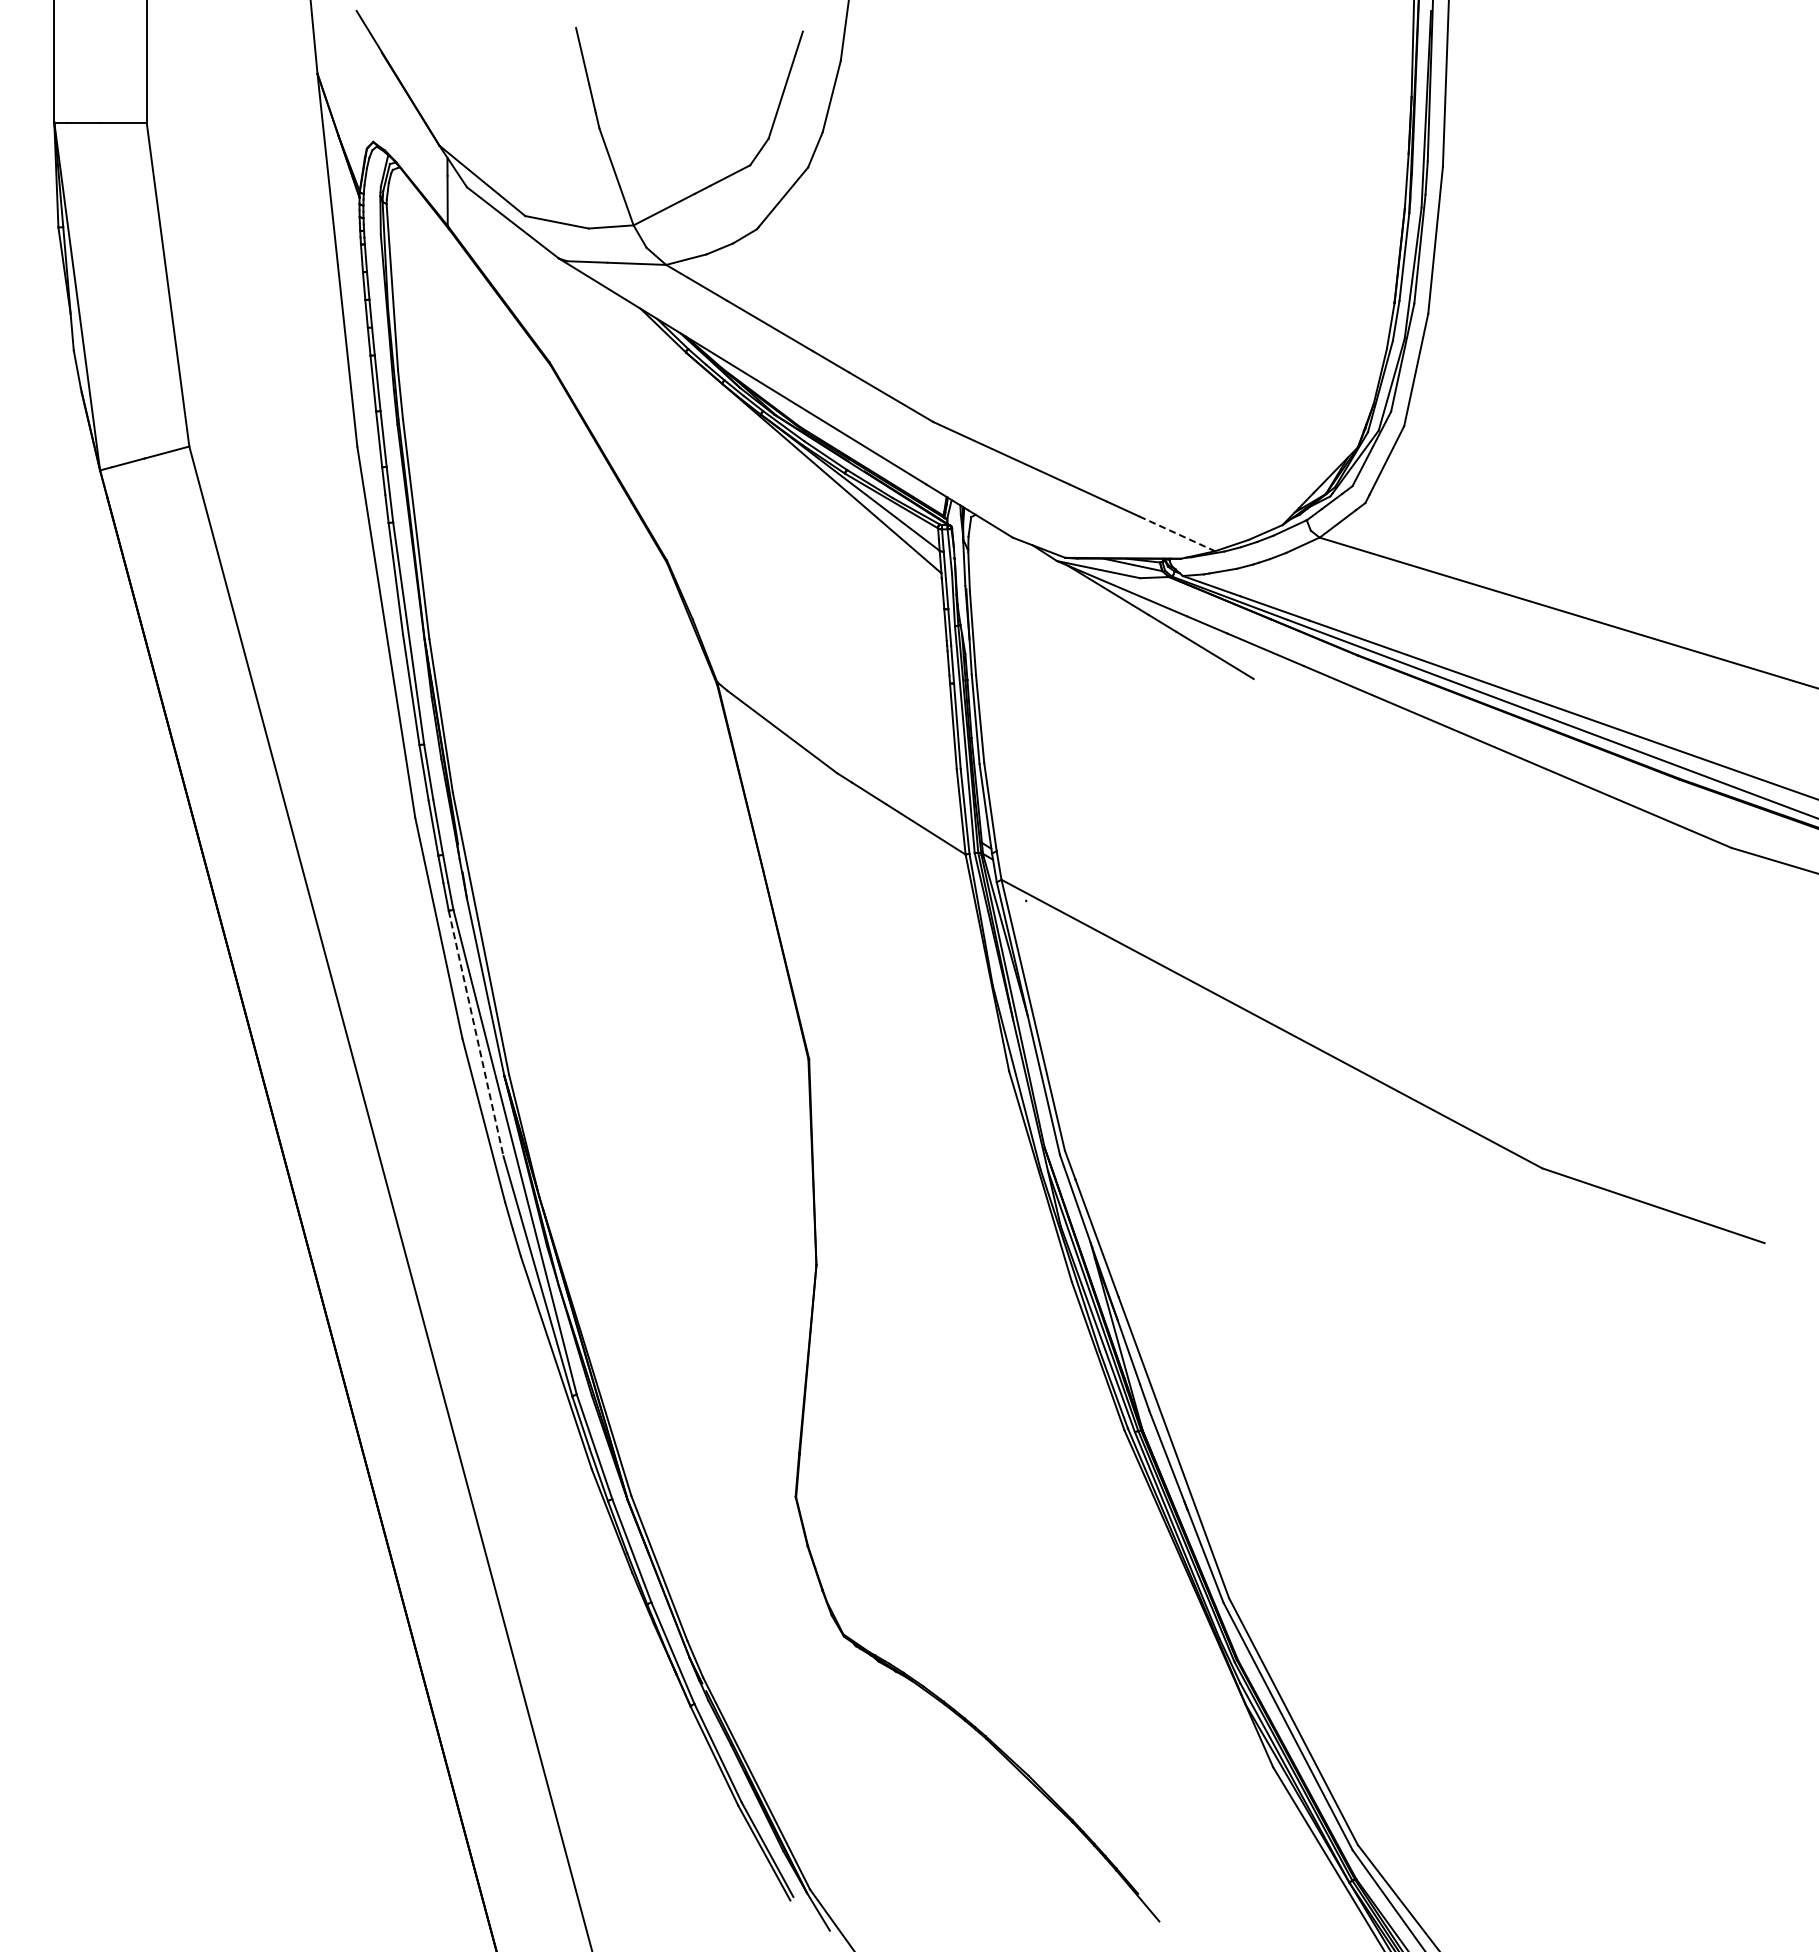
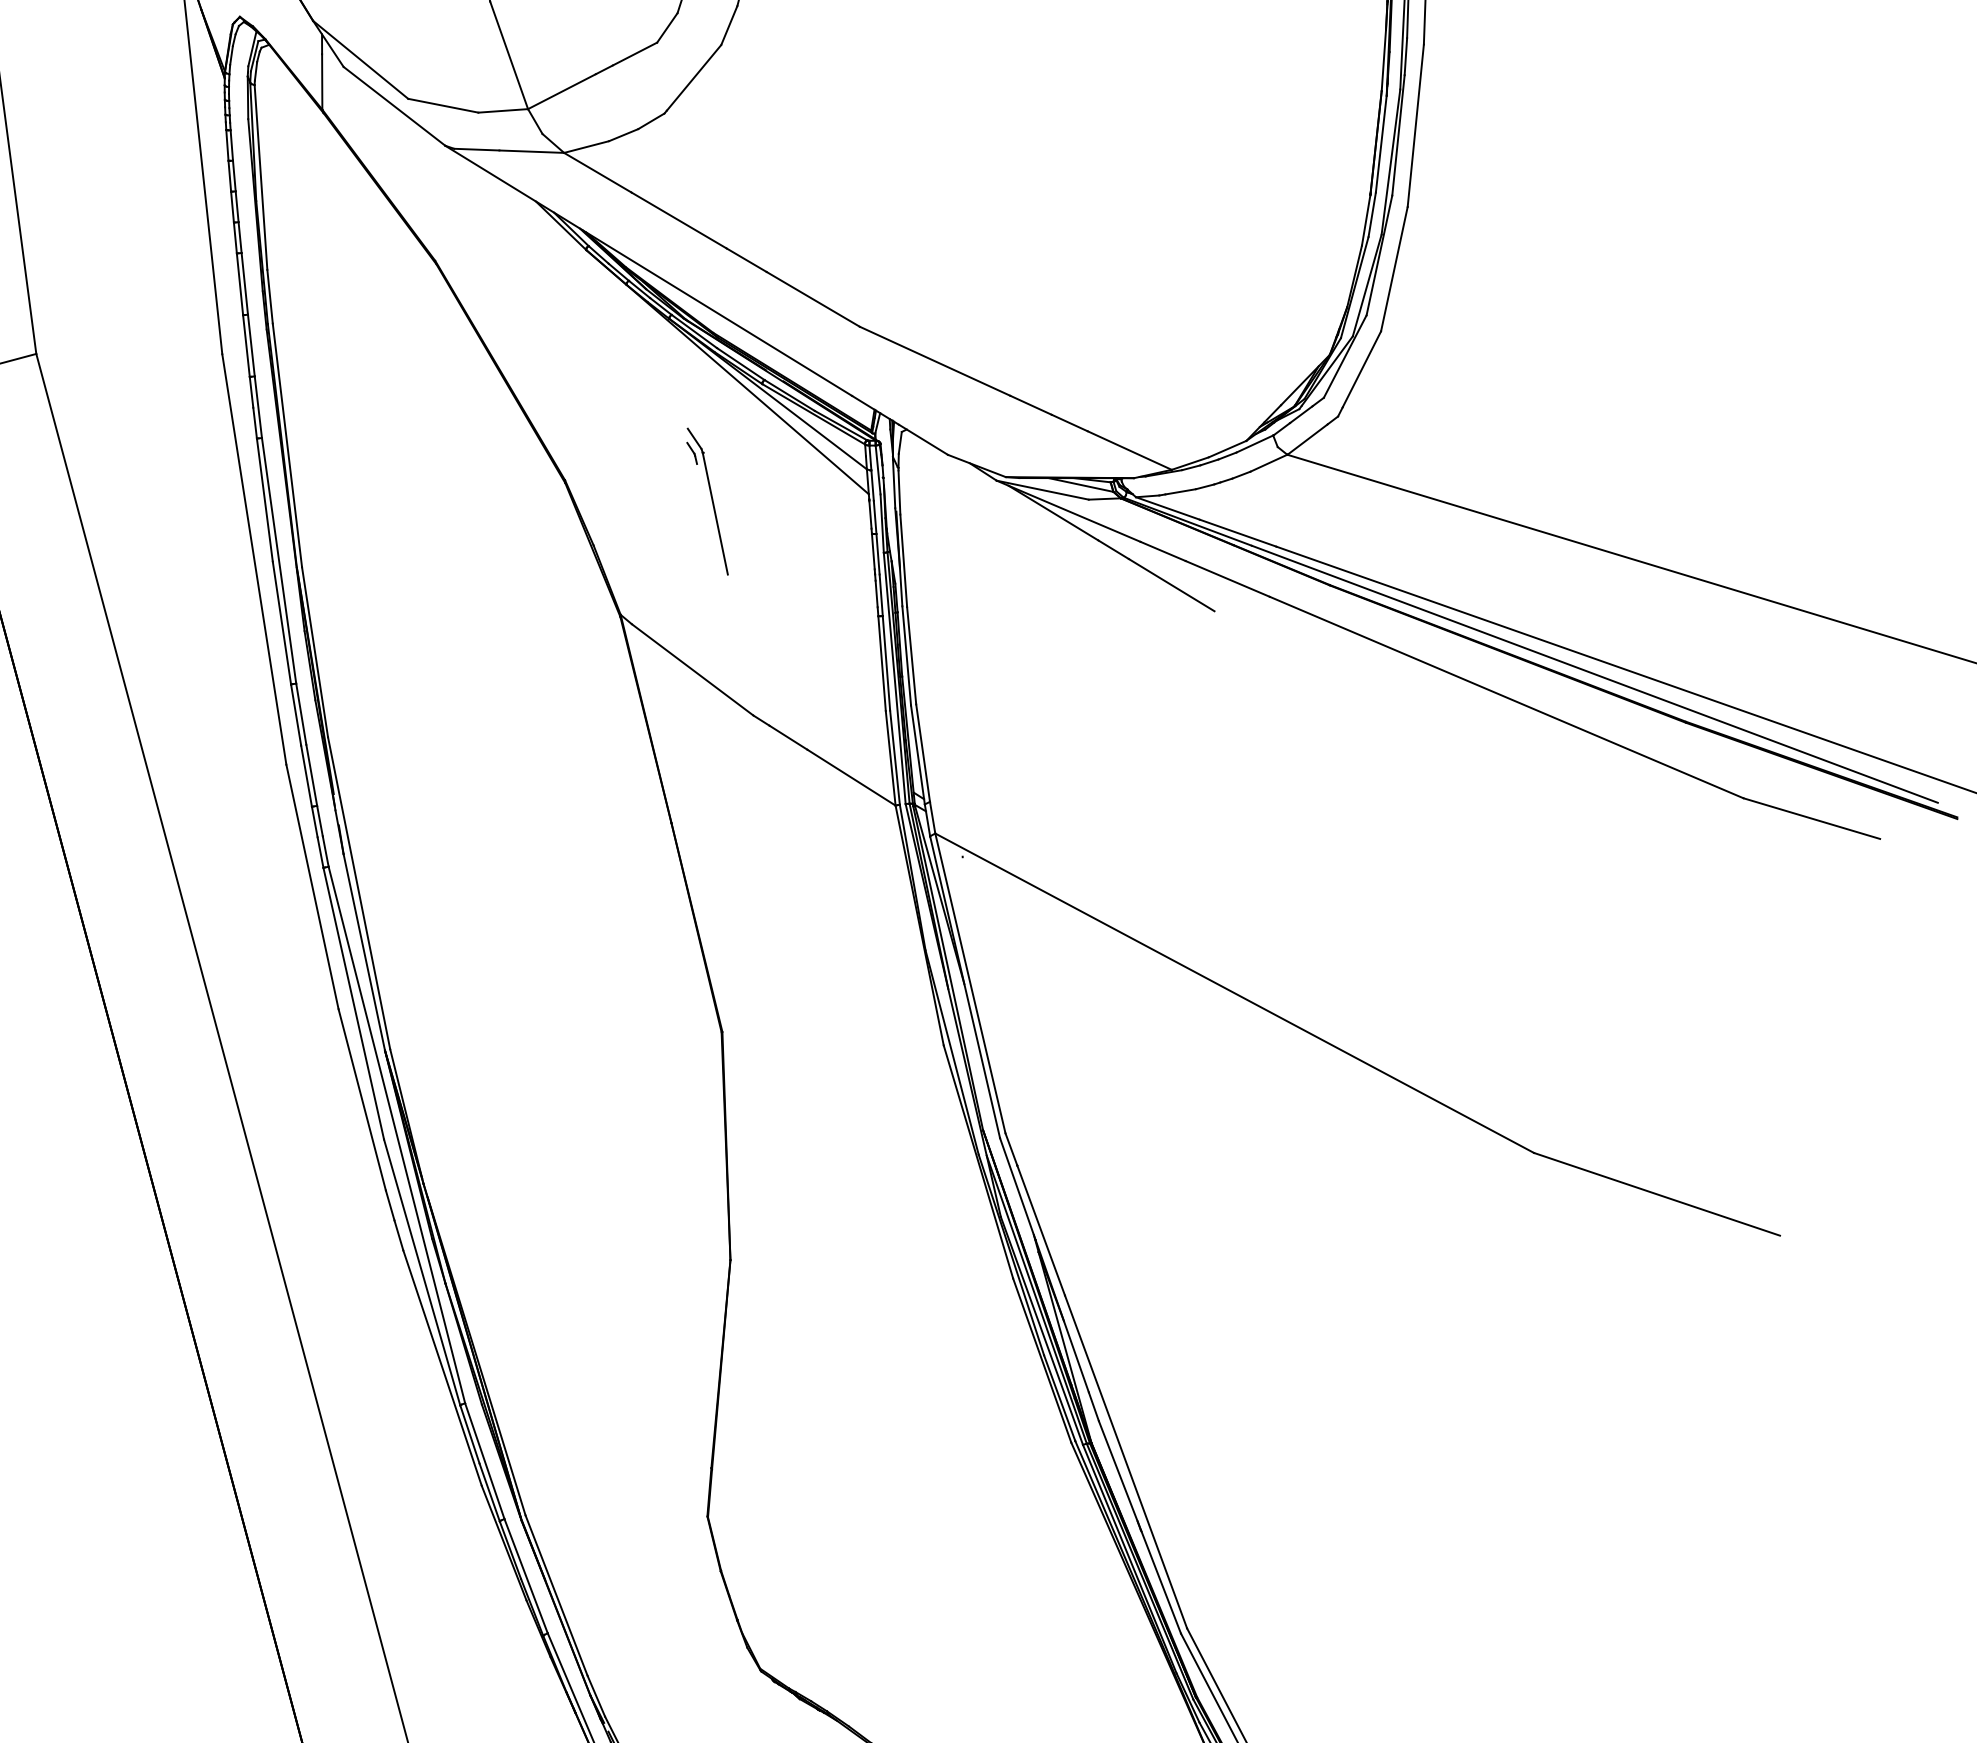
line: (1177, 533) -> (1130, 450), dashed -> solid
part: (795, 579) -> (707, 501), added
line: (476, 1033) -> (354, 1003), dashed -> solid

